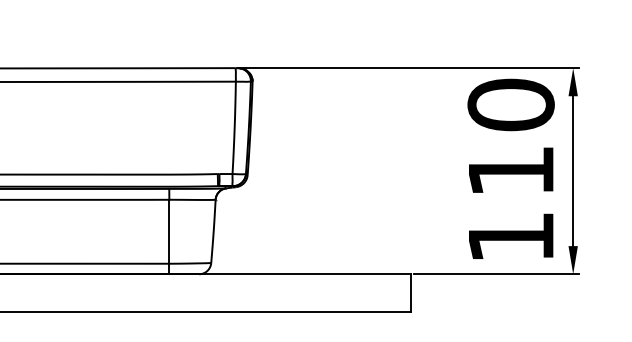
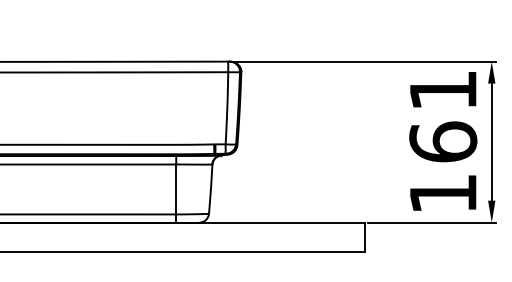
text: (511, 138) -> (443, 116), 110 -> 161

